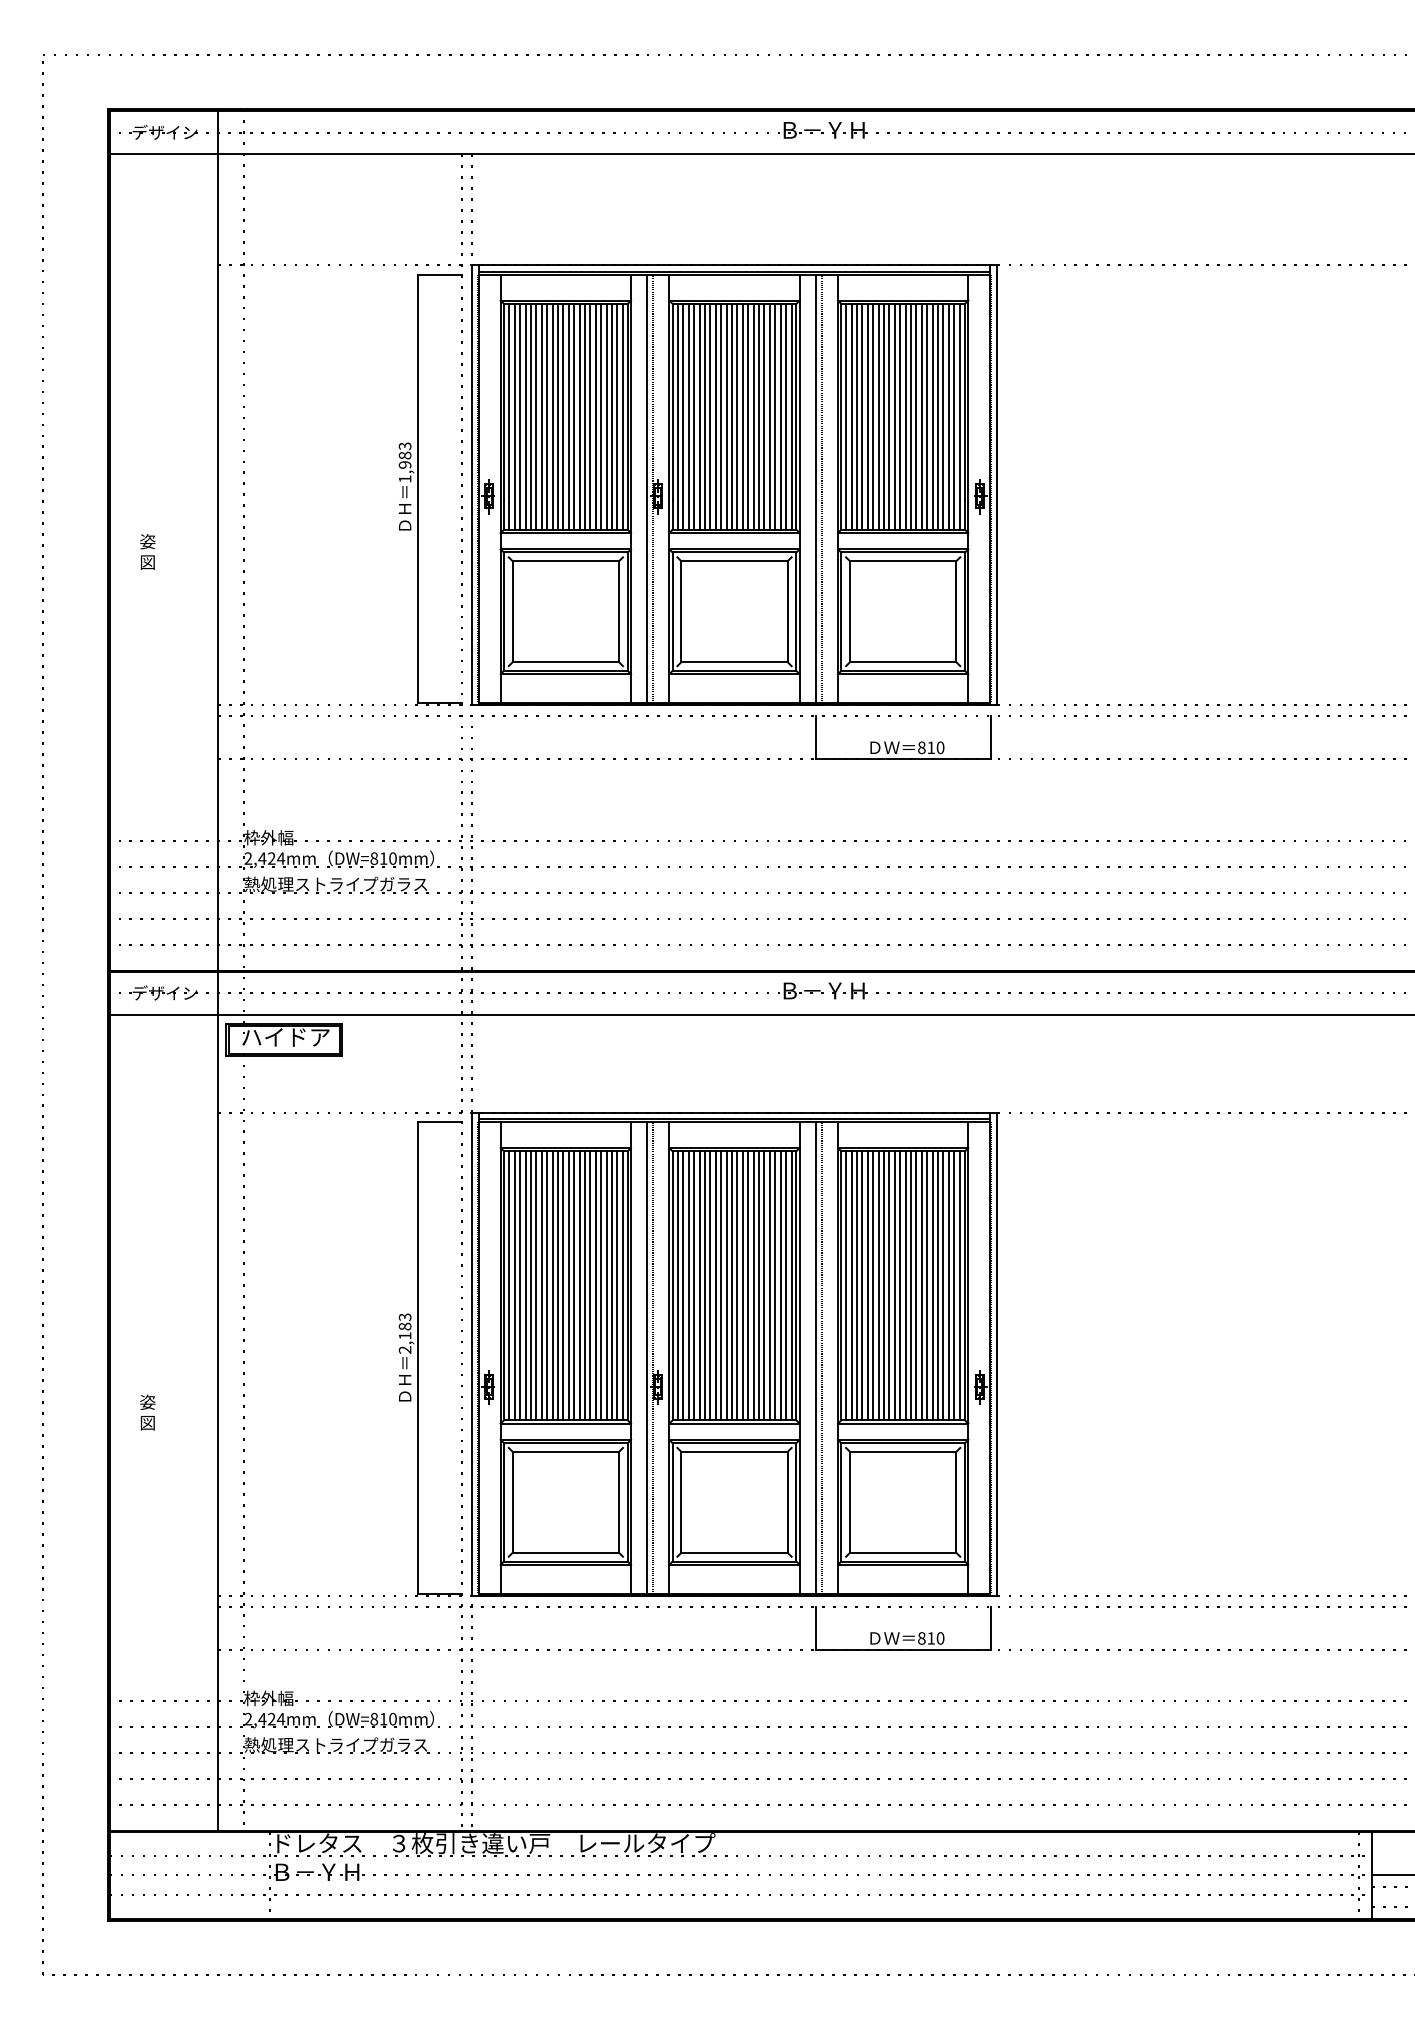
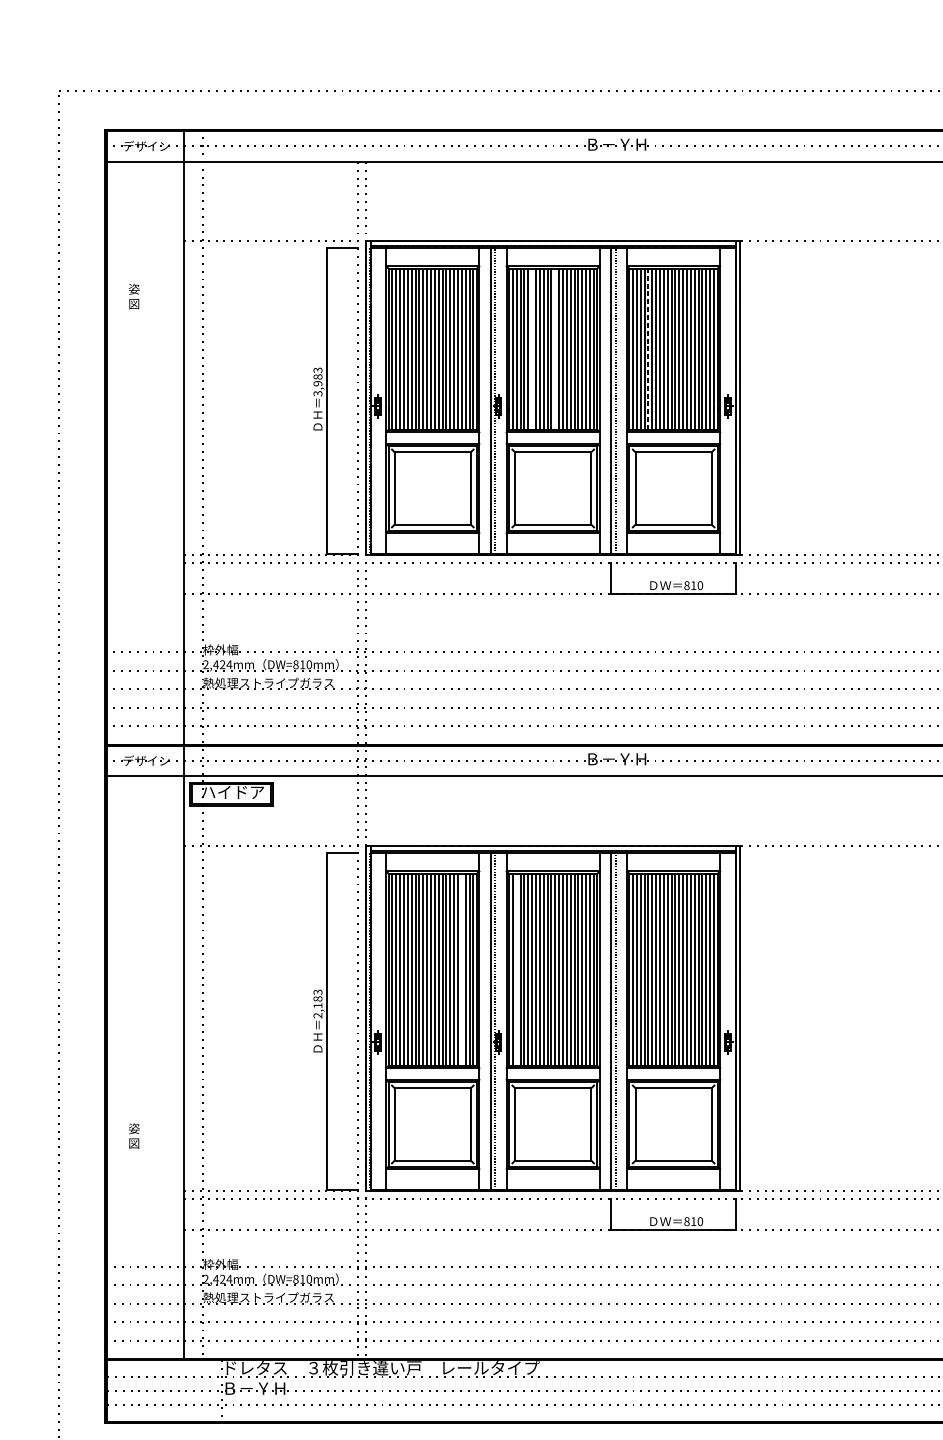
line: (705, 416) -> (532, 349), removed
line: (737, 416) -> (555, 349), removed
line: (867, 416) -> (648, 349), solid -> dashed
text: (404, 478) -> (317, 393), 1,983 -> 3,983
text: (147, 551) -> (134, 296), moved
line: (606, 1285) -> (461, 969), removed
line: (683, 1285) -> (516, 969), removed
text: (147, 1412) -> (134, 1135), moved

